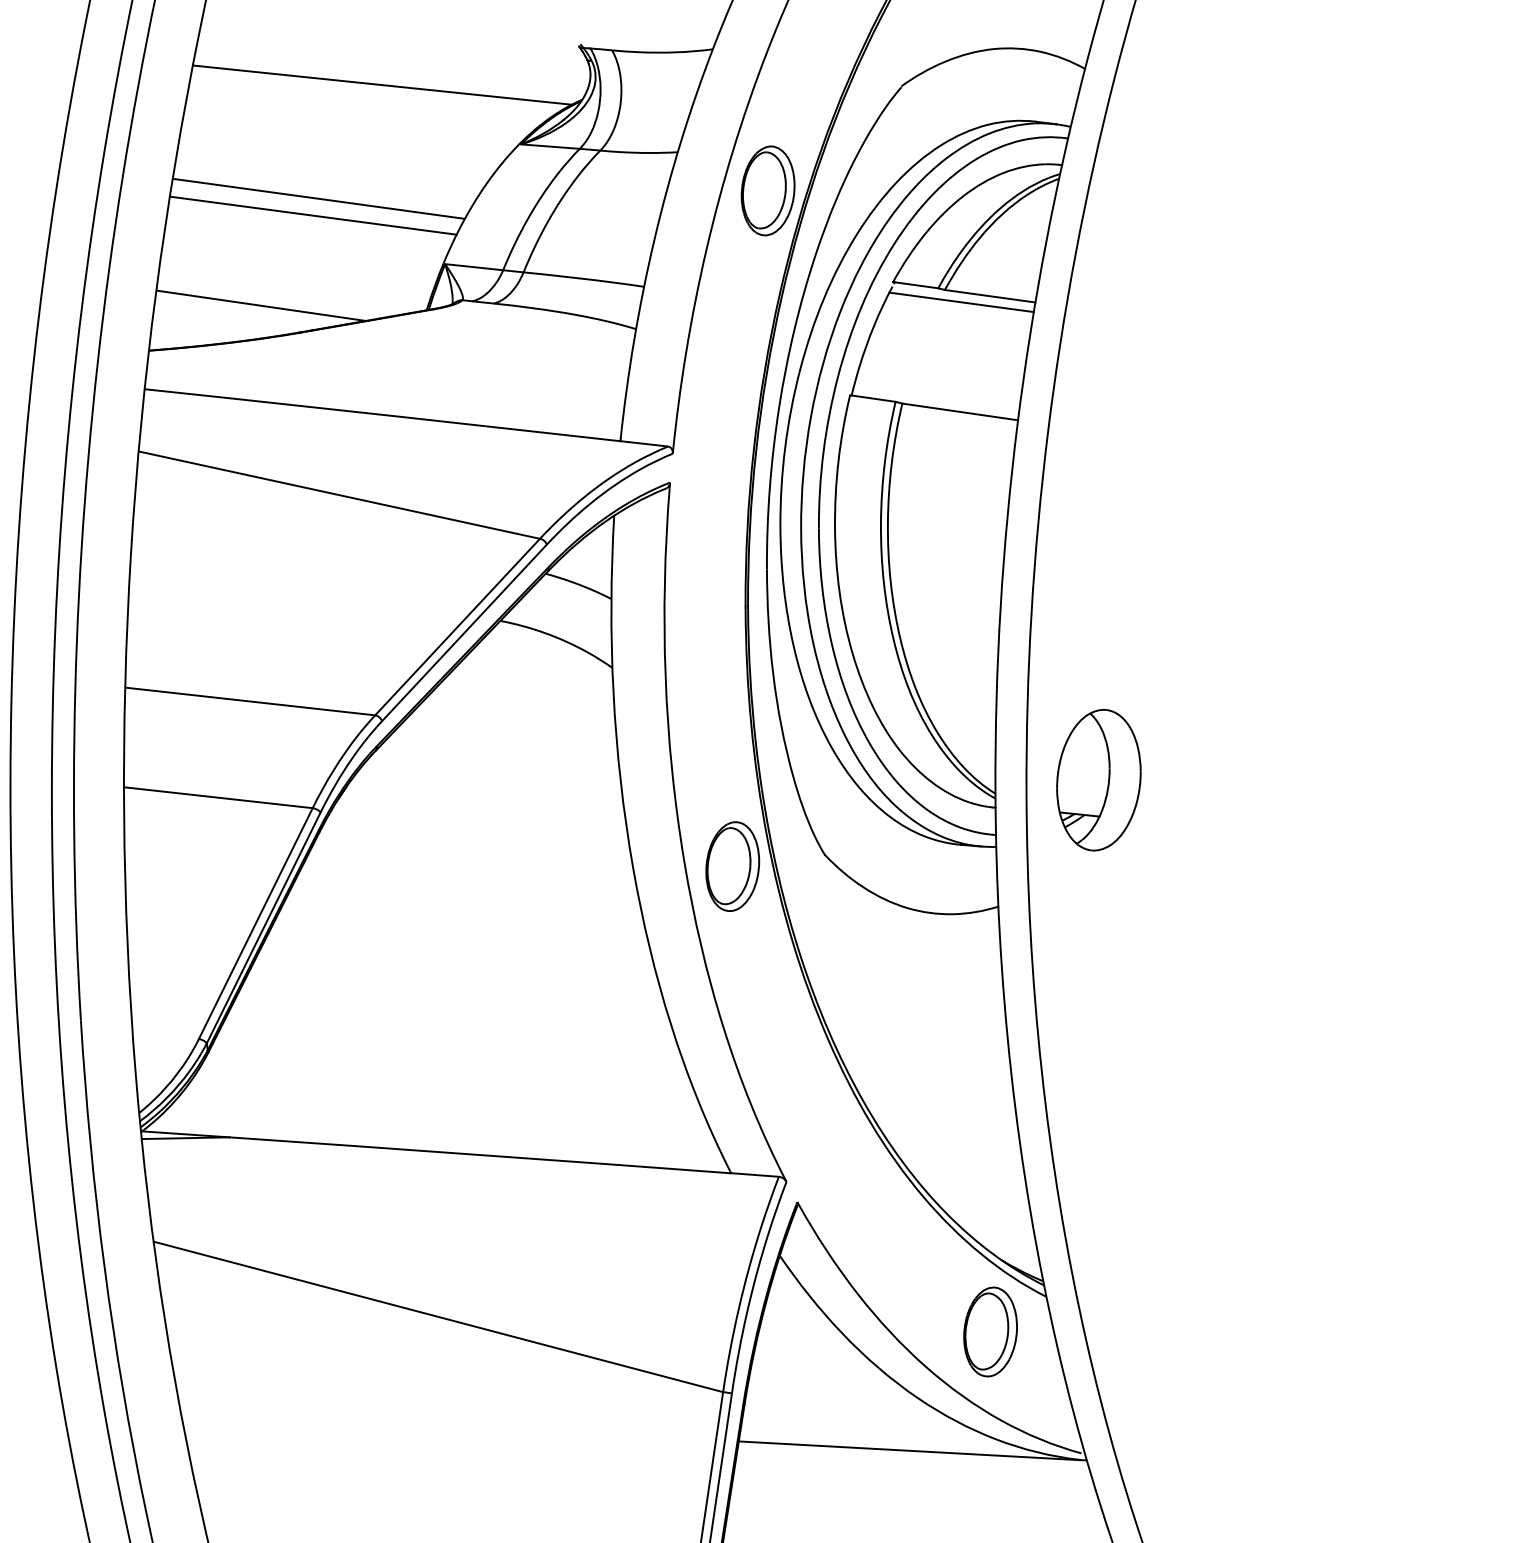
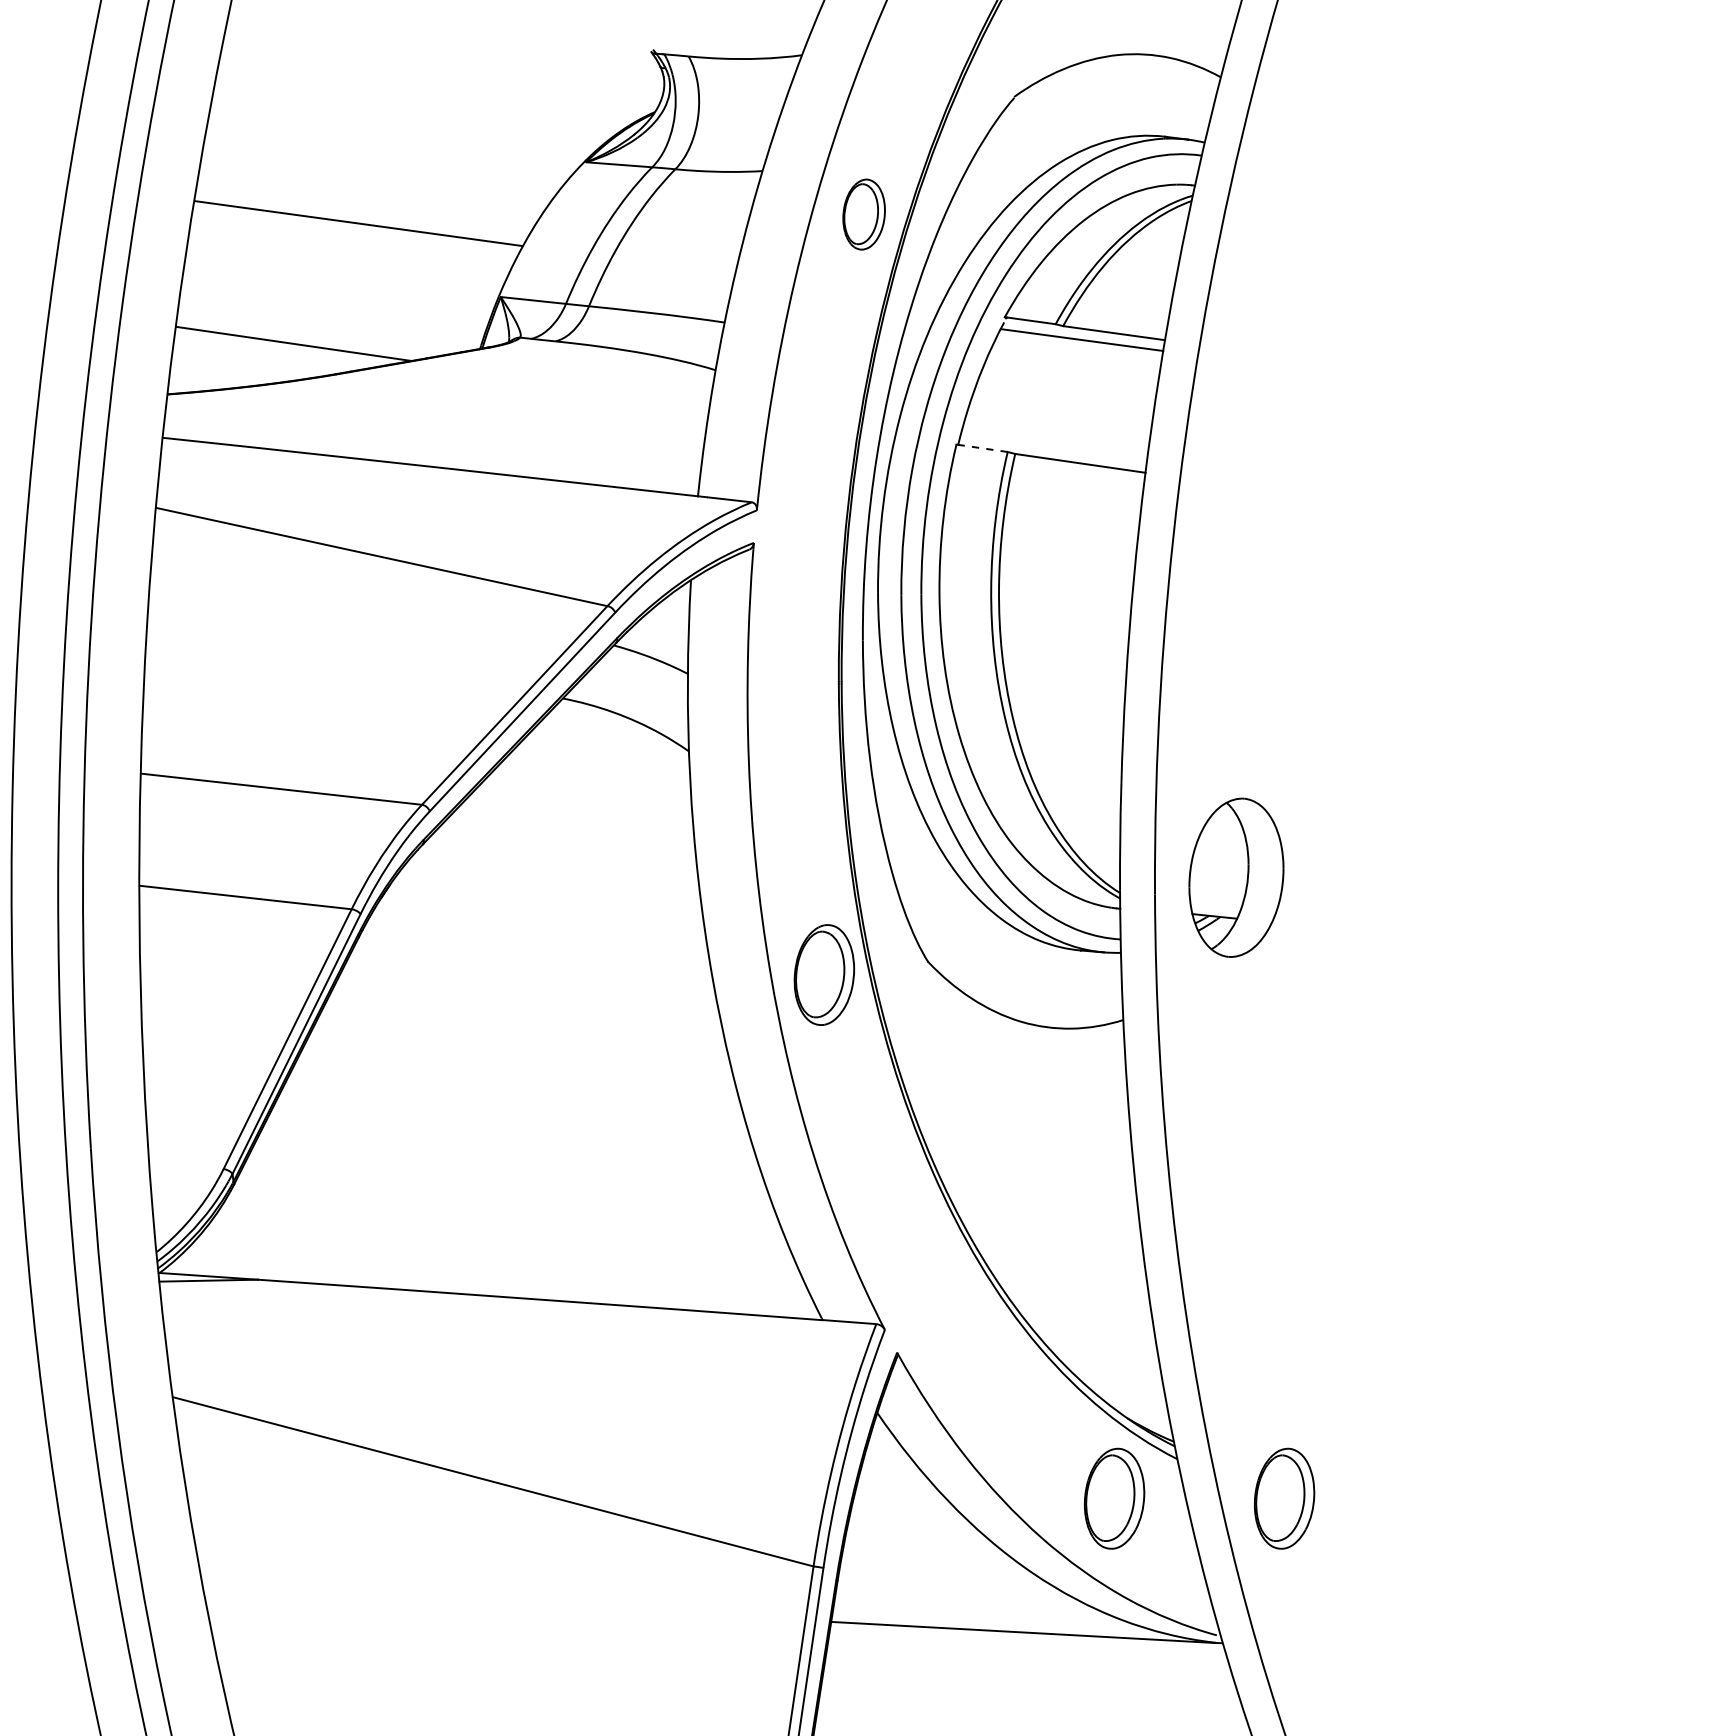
line: (382, 85) -> (430, 95), removed
part: (767, 190) -> (863, 214), size x0.7
line: (313, 215) -> (352, 242), removed
line: (874, 398) -> (983, 448), solid -> dashed
part: (1141, 1331) -> (1284, 1498), added

